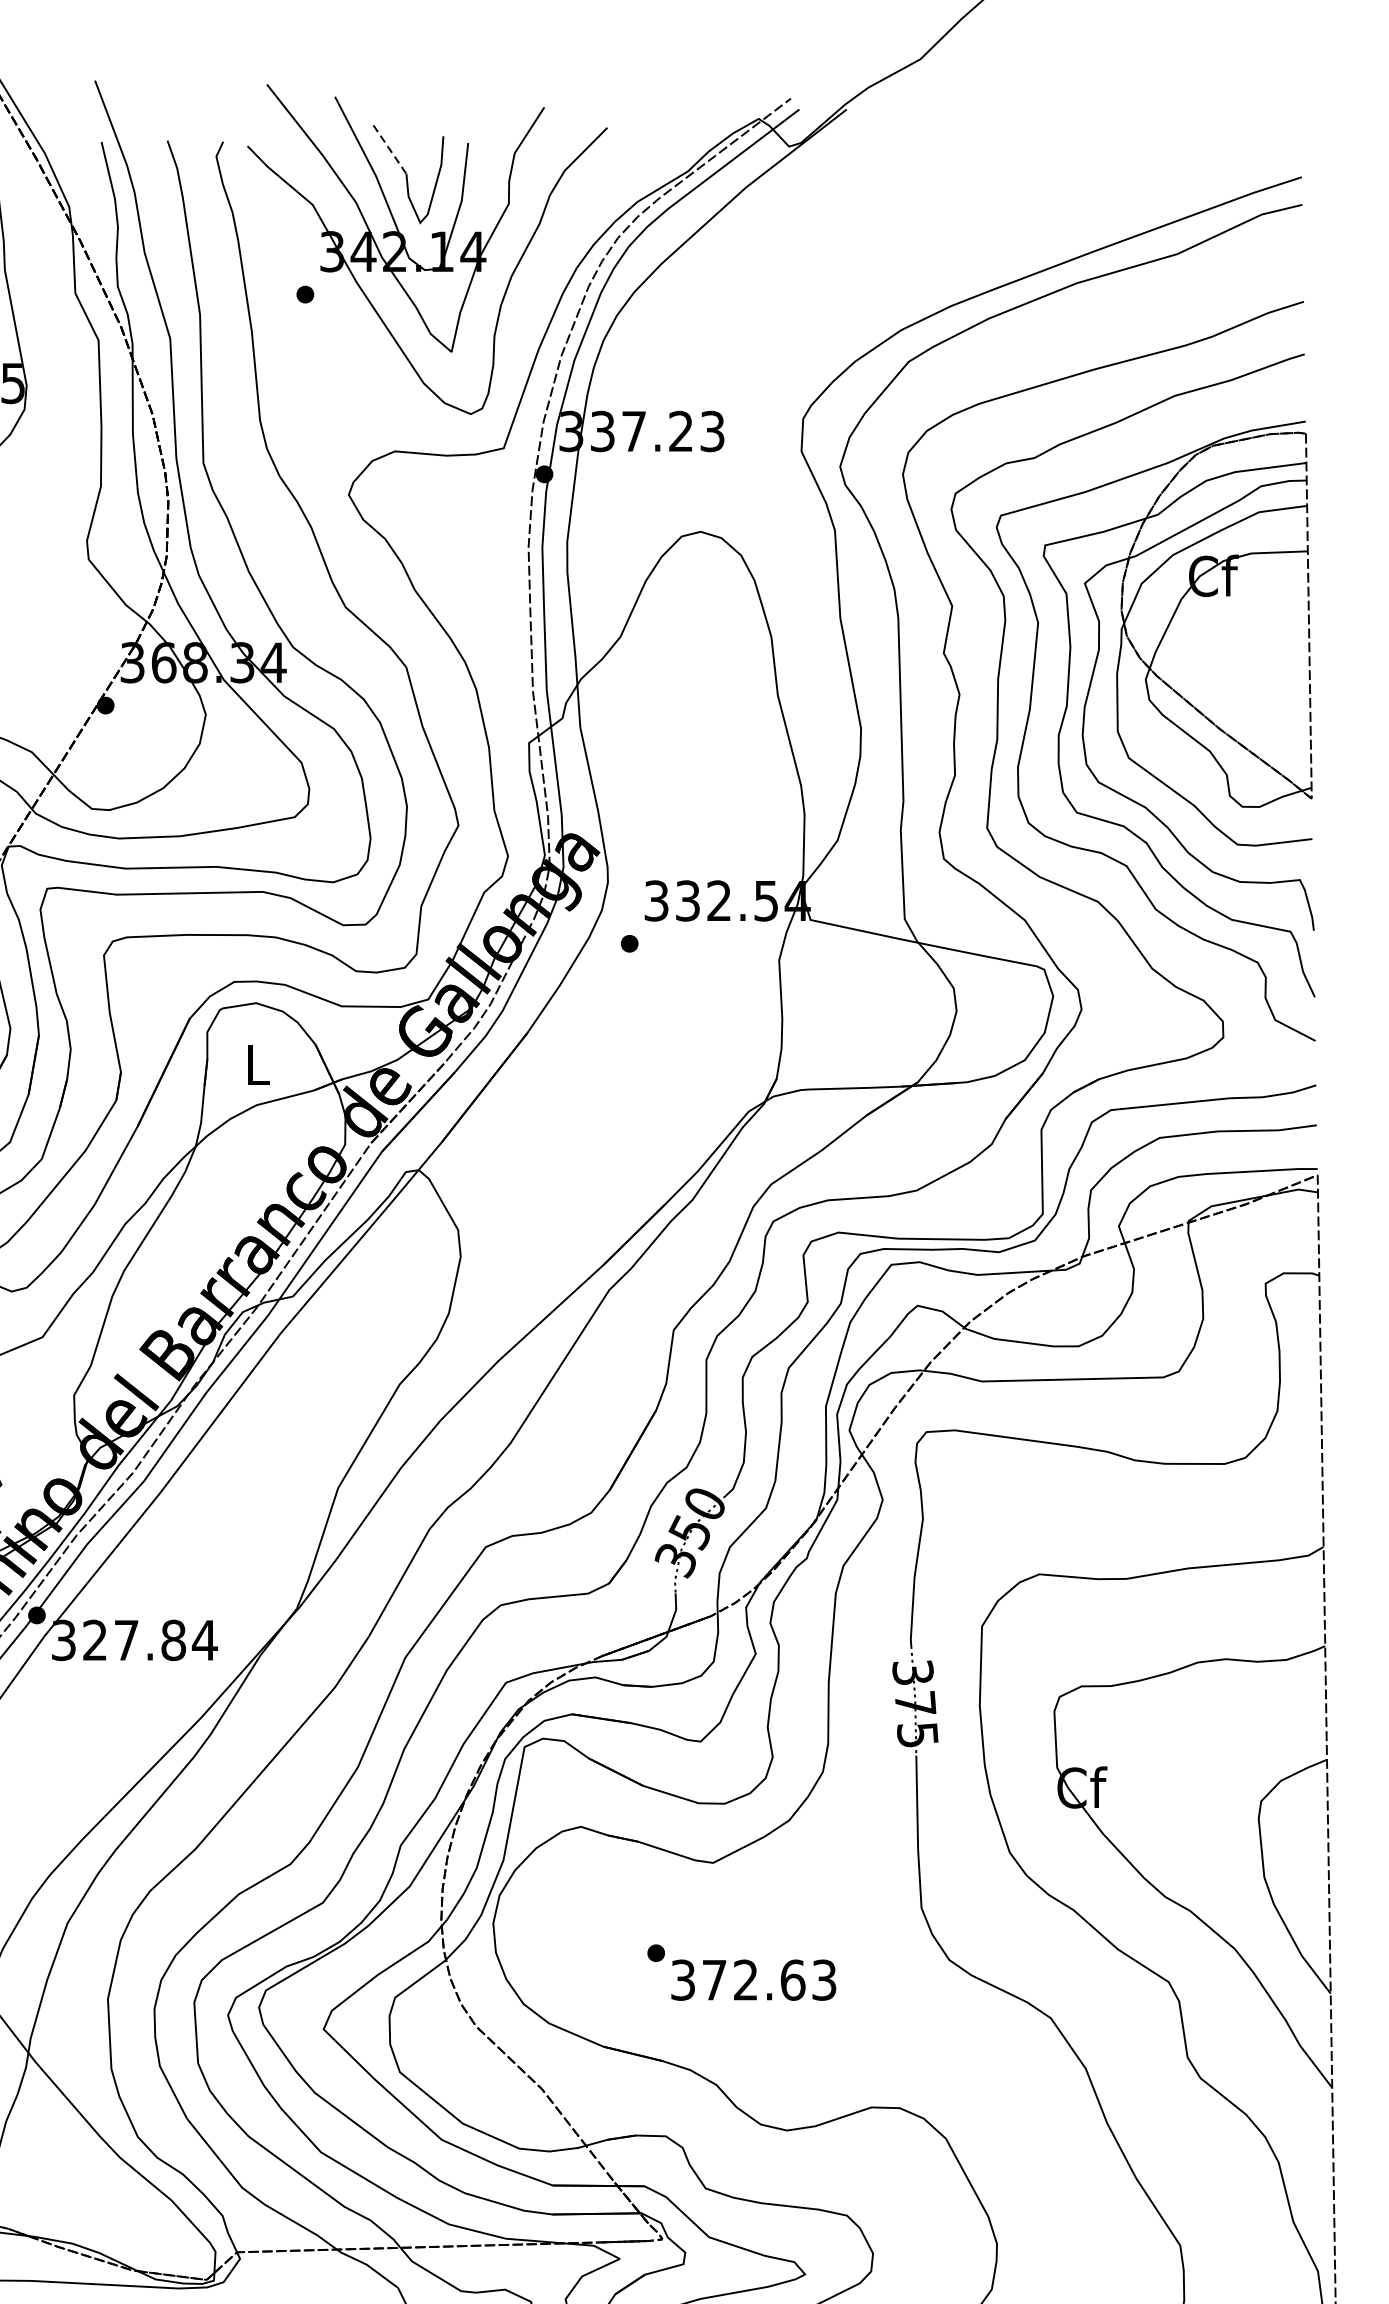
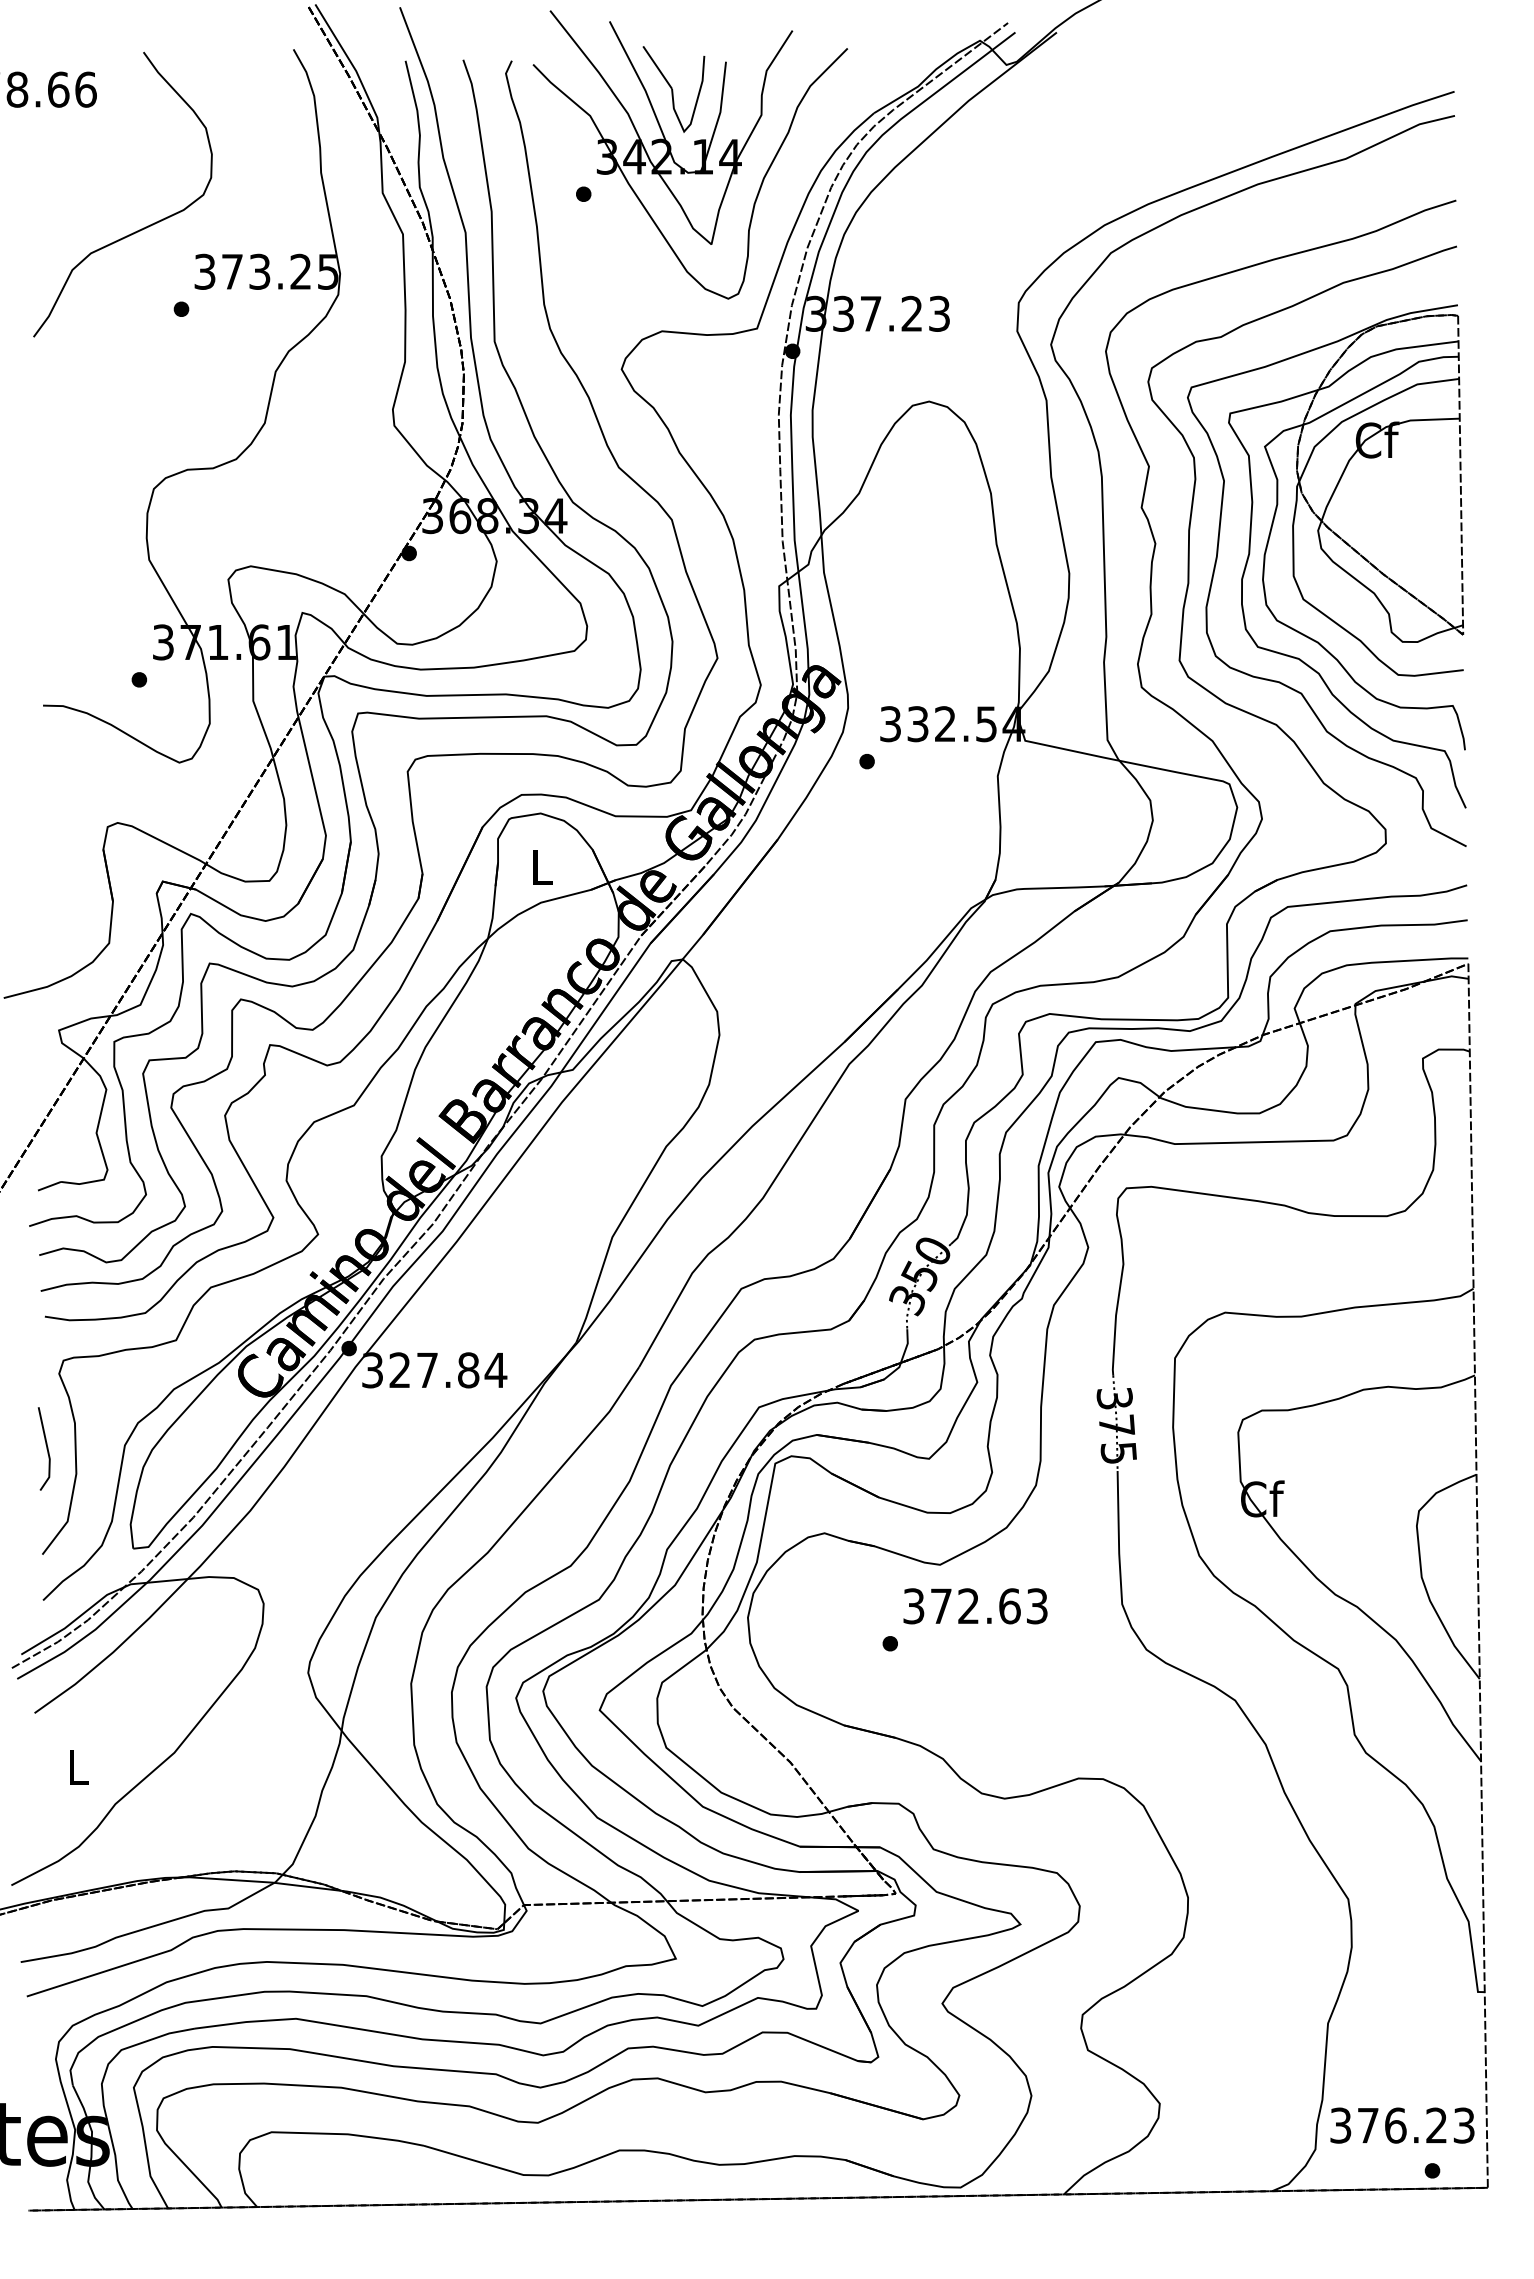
line: (389, 149) -> (657, 67), dashed -> solid
text: (753, 1980) -> (975, 1606), moved

